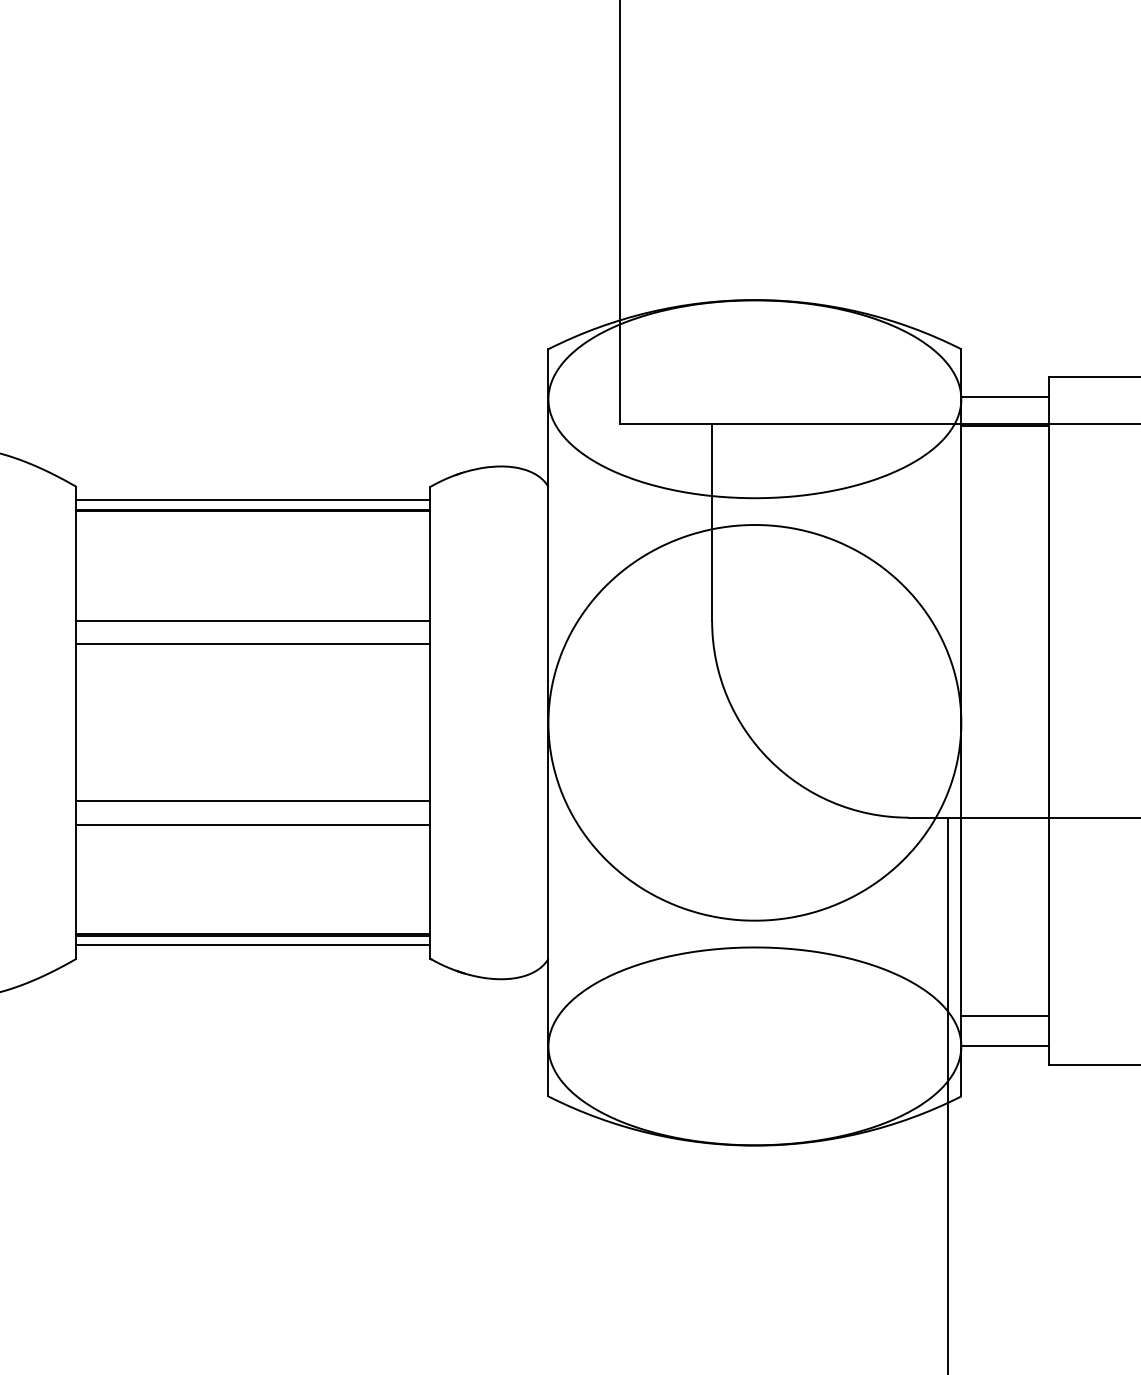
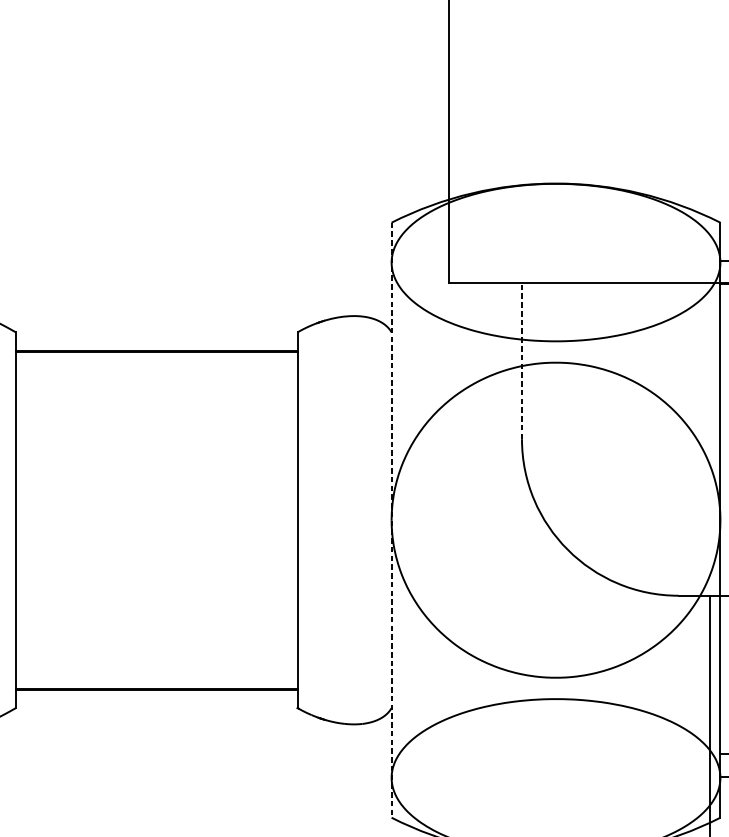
line: (253, 500) -> (156, 343), removed
line: (712, 522) -> (522, 360), solid -> dashed
line: (253, 621) -> (156, 439), removed
line: (253, 644) -> (156, 457), removed
line: (548, 722) -> (391, 519), solid -> dashed
line: (253, 801) -> (156, 582), removed
line: (253, 824) -> (156, 601), removed
line: (253, 945) -> (156, 697), removed

